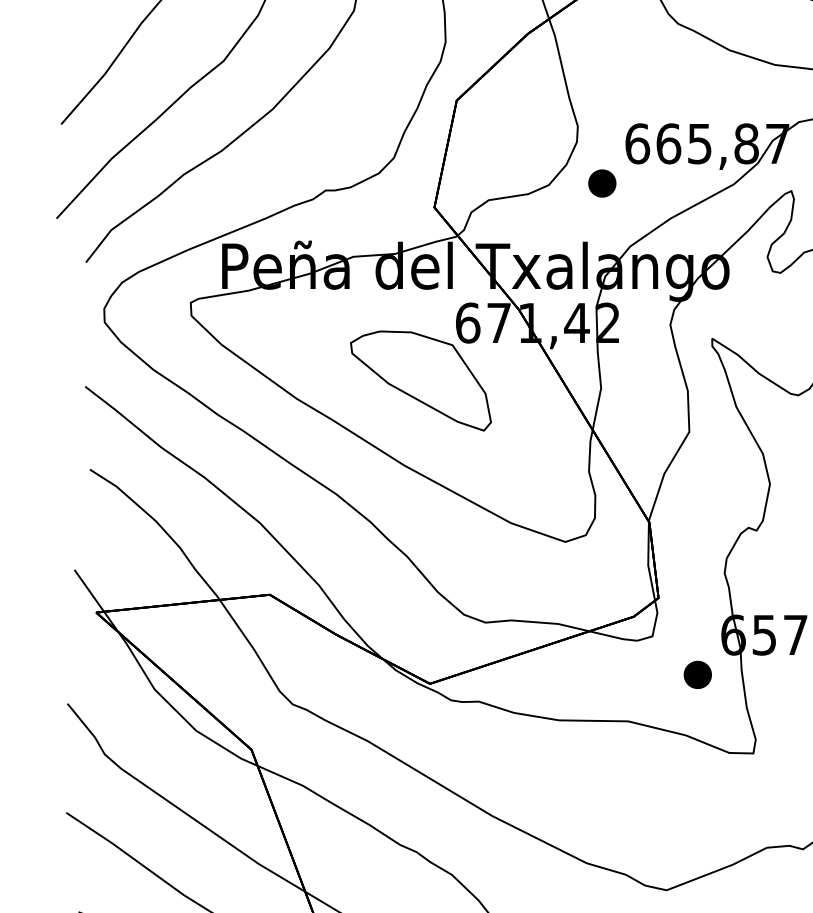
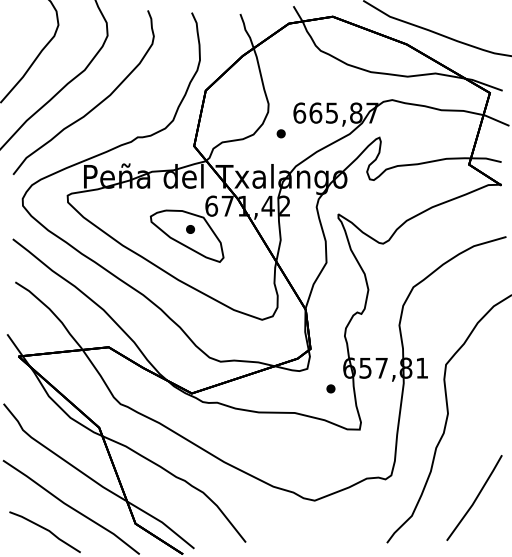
part: (600, 183) -> (280, 133), size x0.62
part: (427, 367) -> (190, 229), added
part: (696, 674) -> (330, 388), size x0.62

